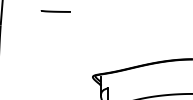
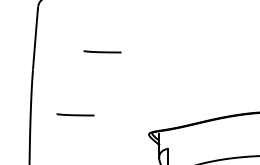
line: (34, 61) -> (75, 114), added

